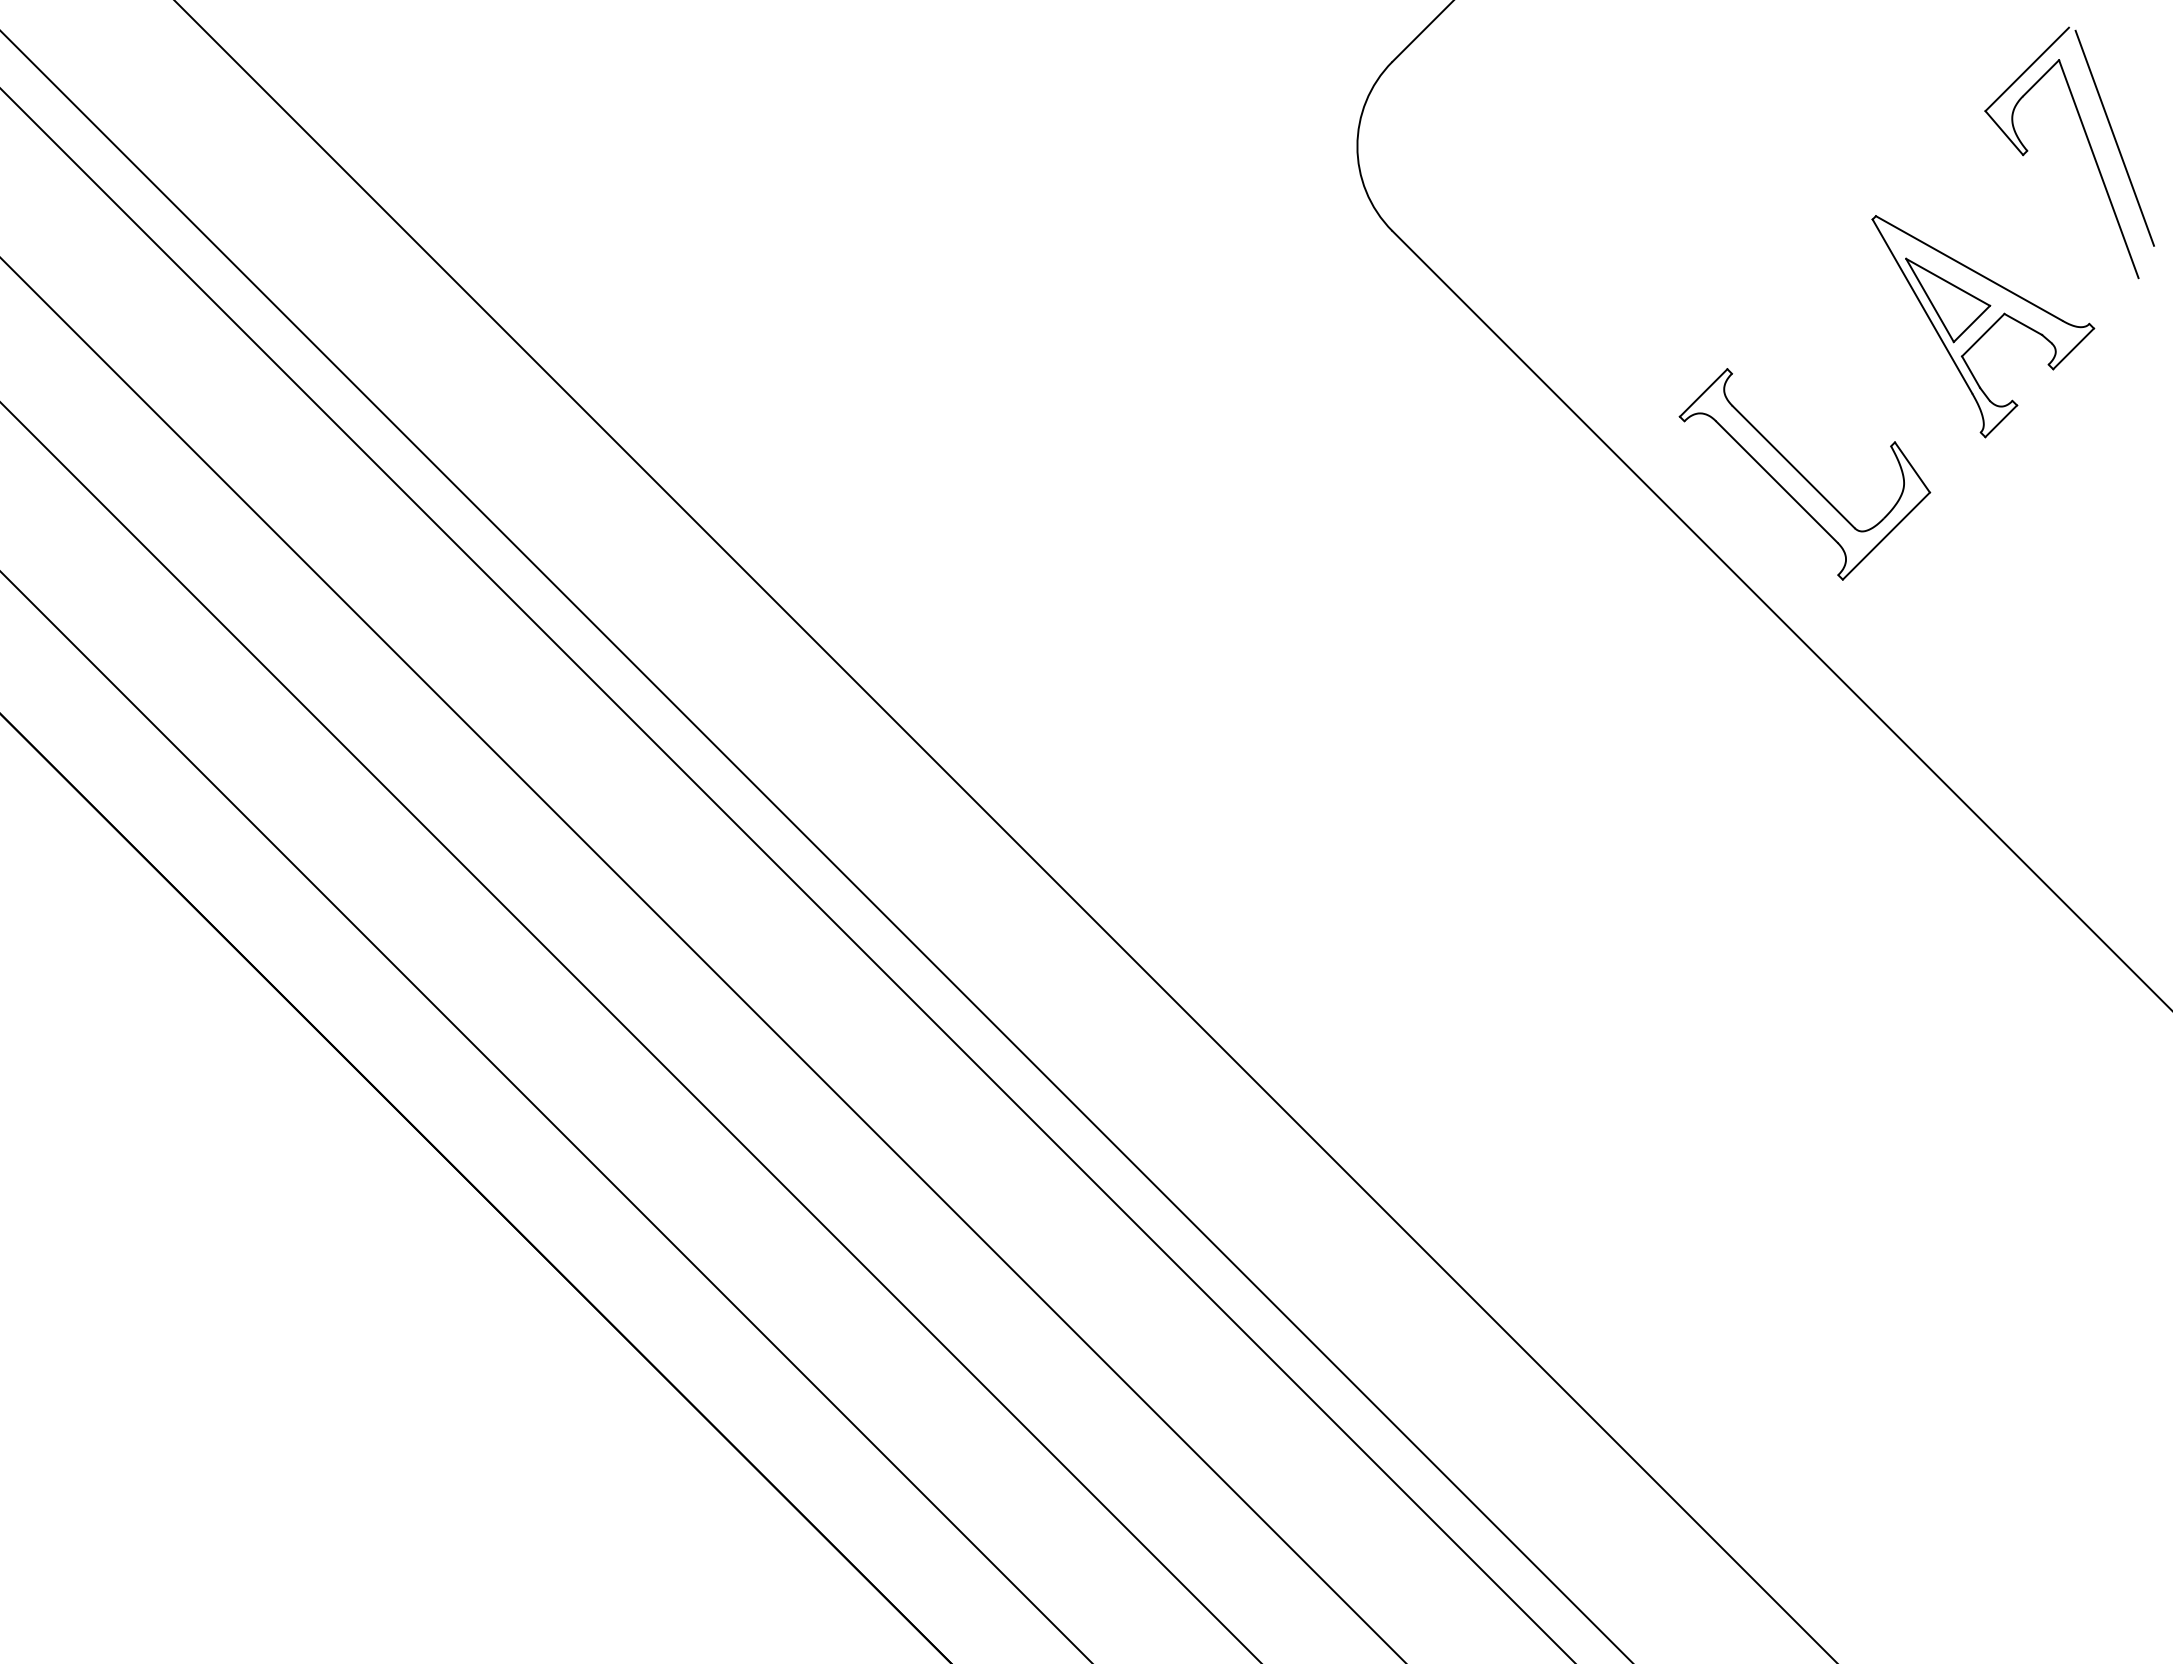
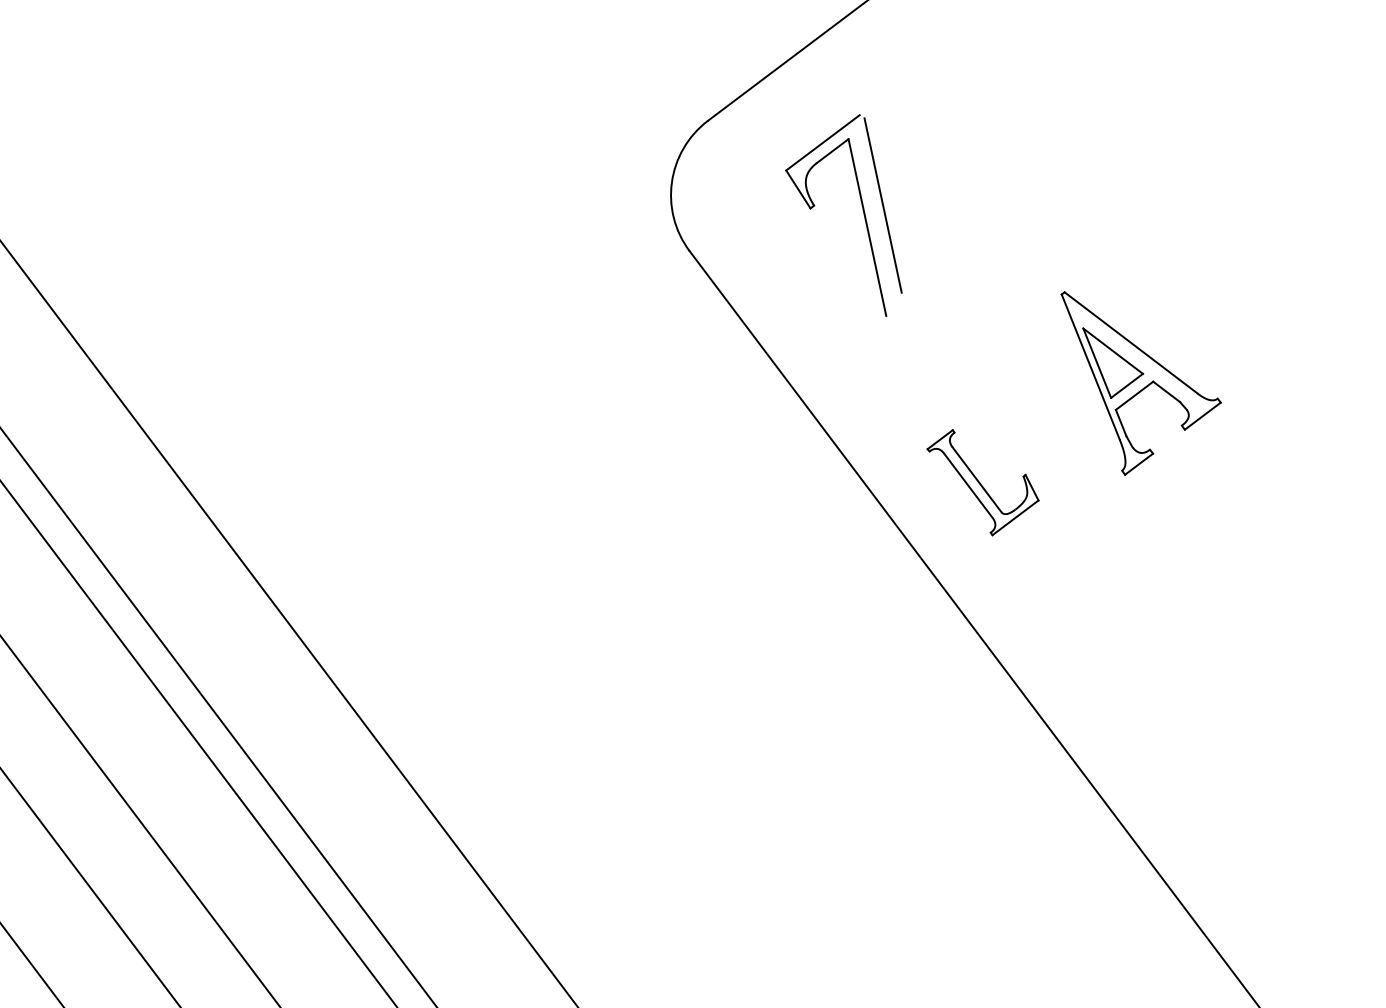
part: (2088, 144) -> (862, 207), moved
part: (1804, 474) -> (981, 483), size x0.6

